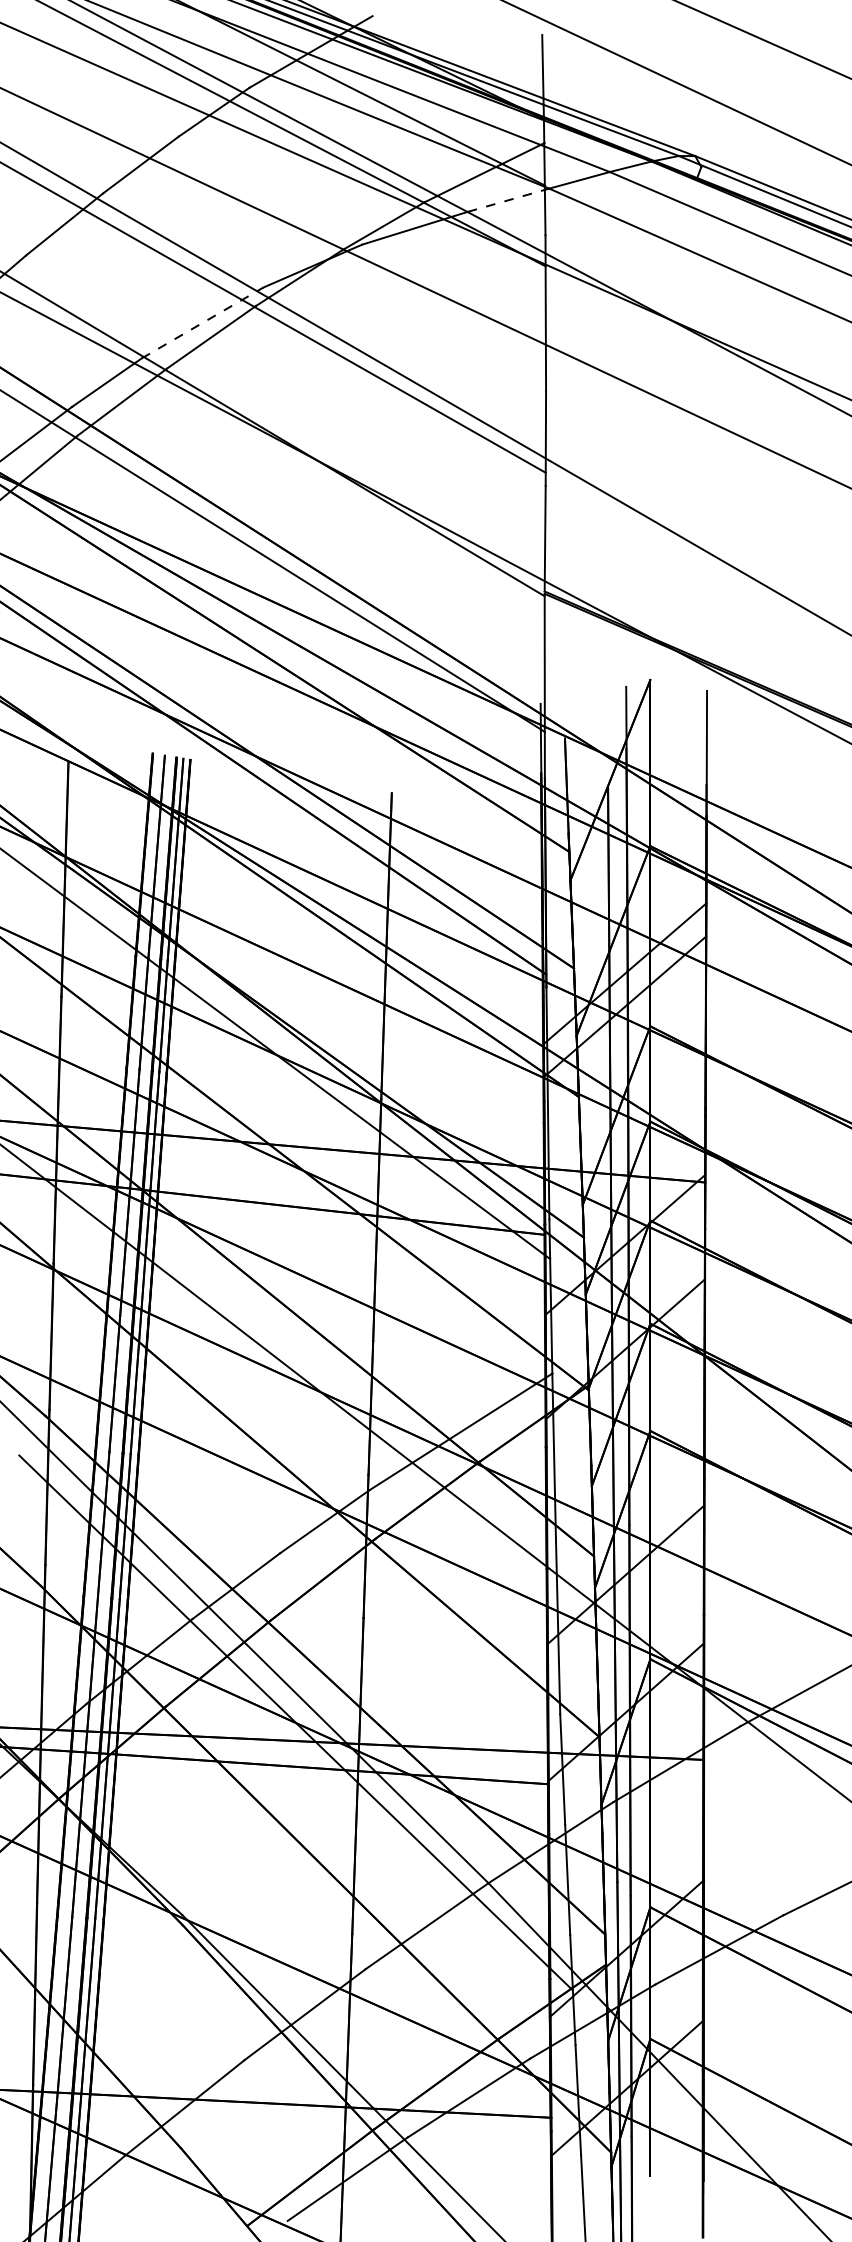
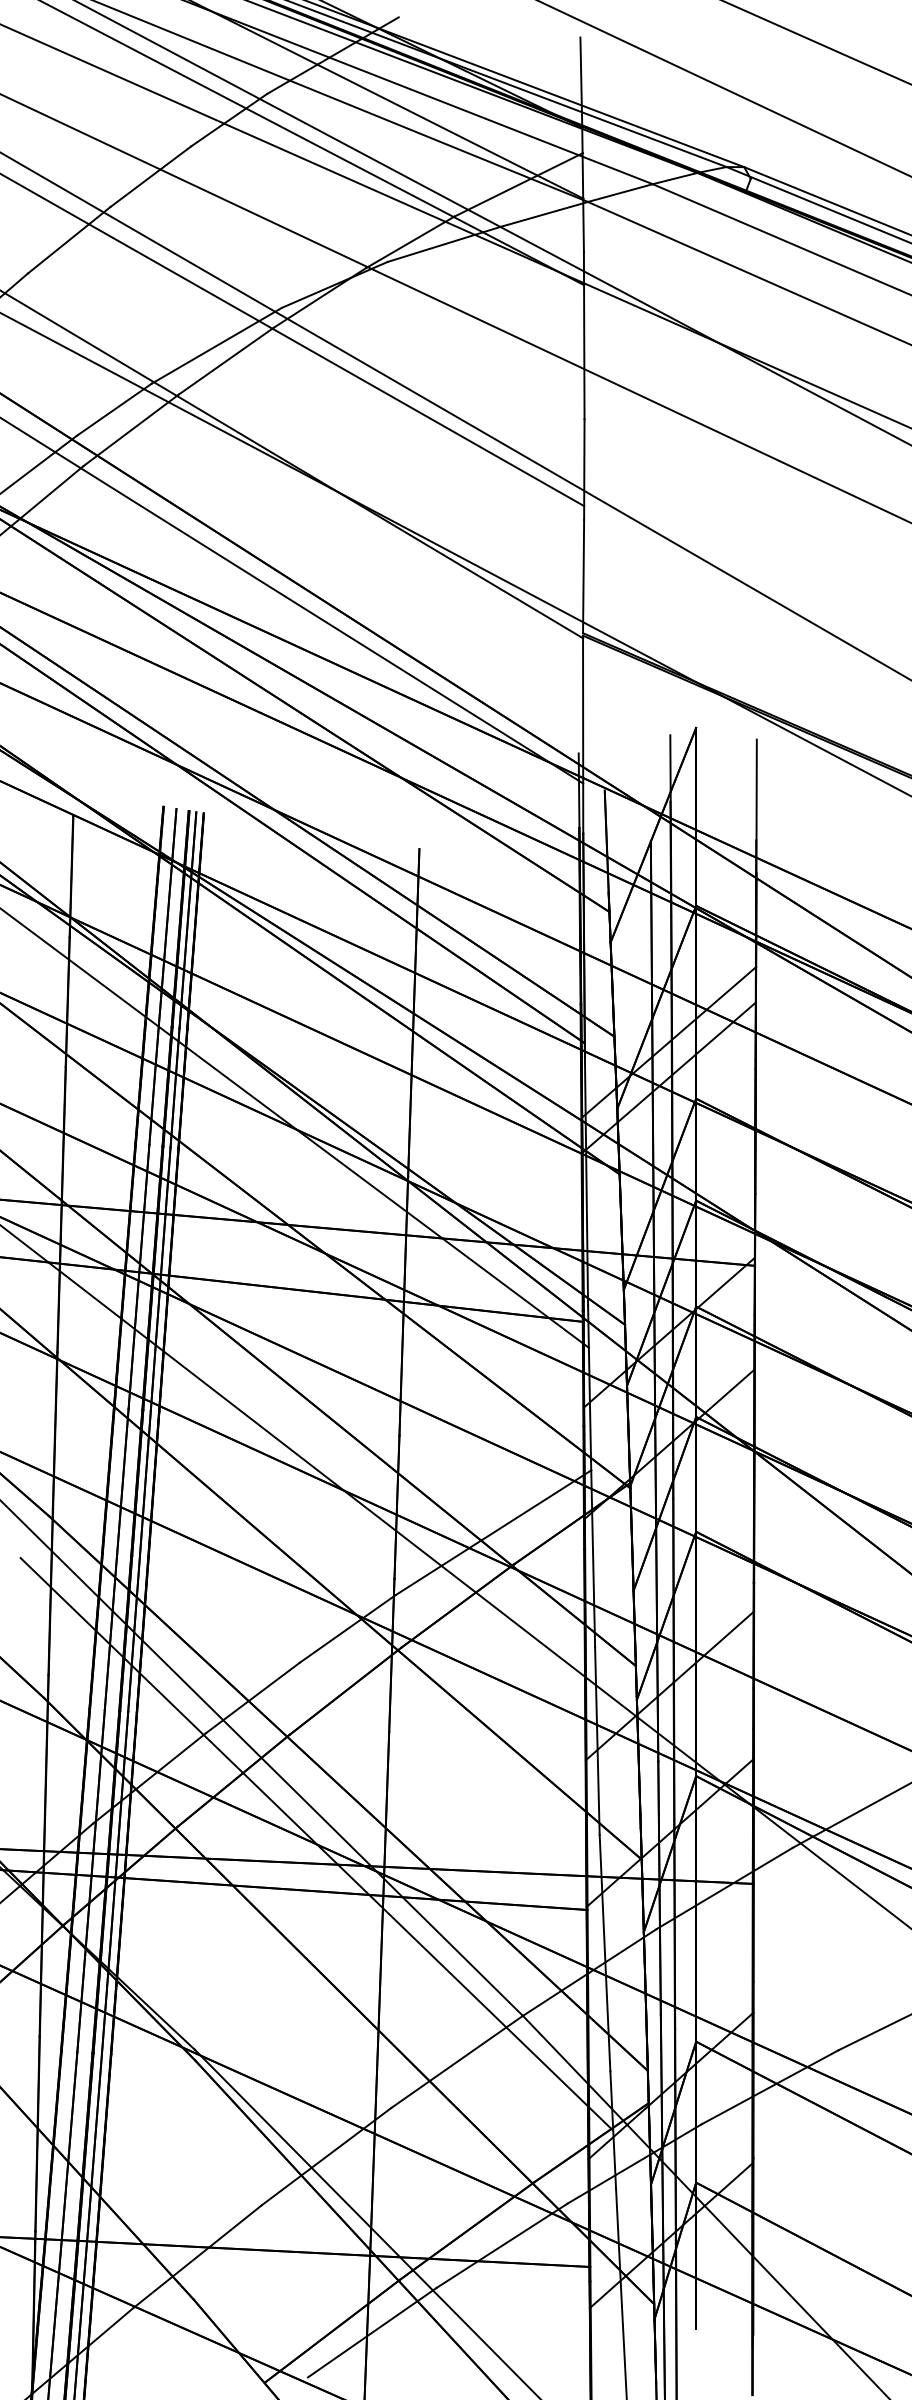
line: (508, 200) -> (544, 214), dashed -> solid
line: (203, 322) -> (217, 345), dashed -> solid

